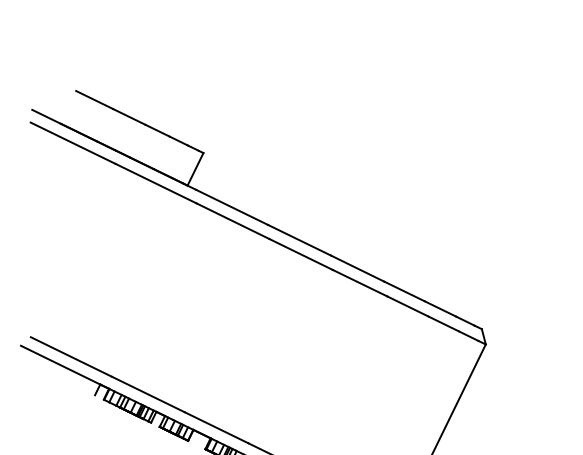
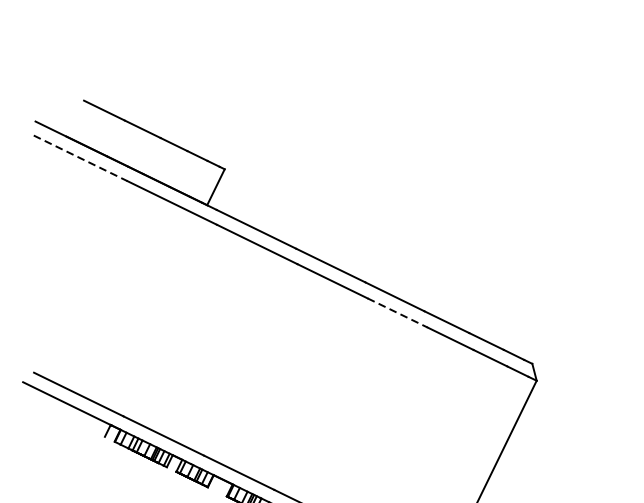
line: (73, 143) -> (81, 158), solid -> dashed
line: (360, 283) -> (398, 313), solid -> dashed

